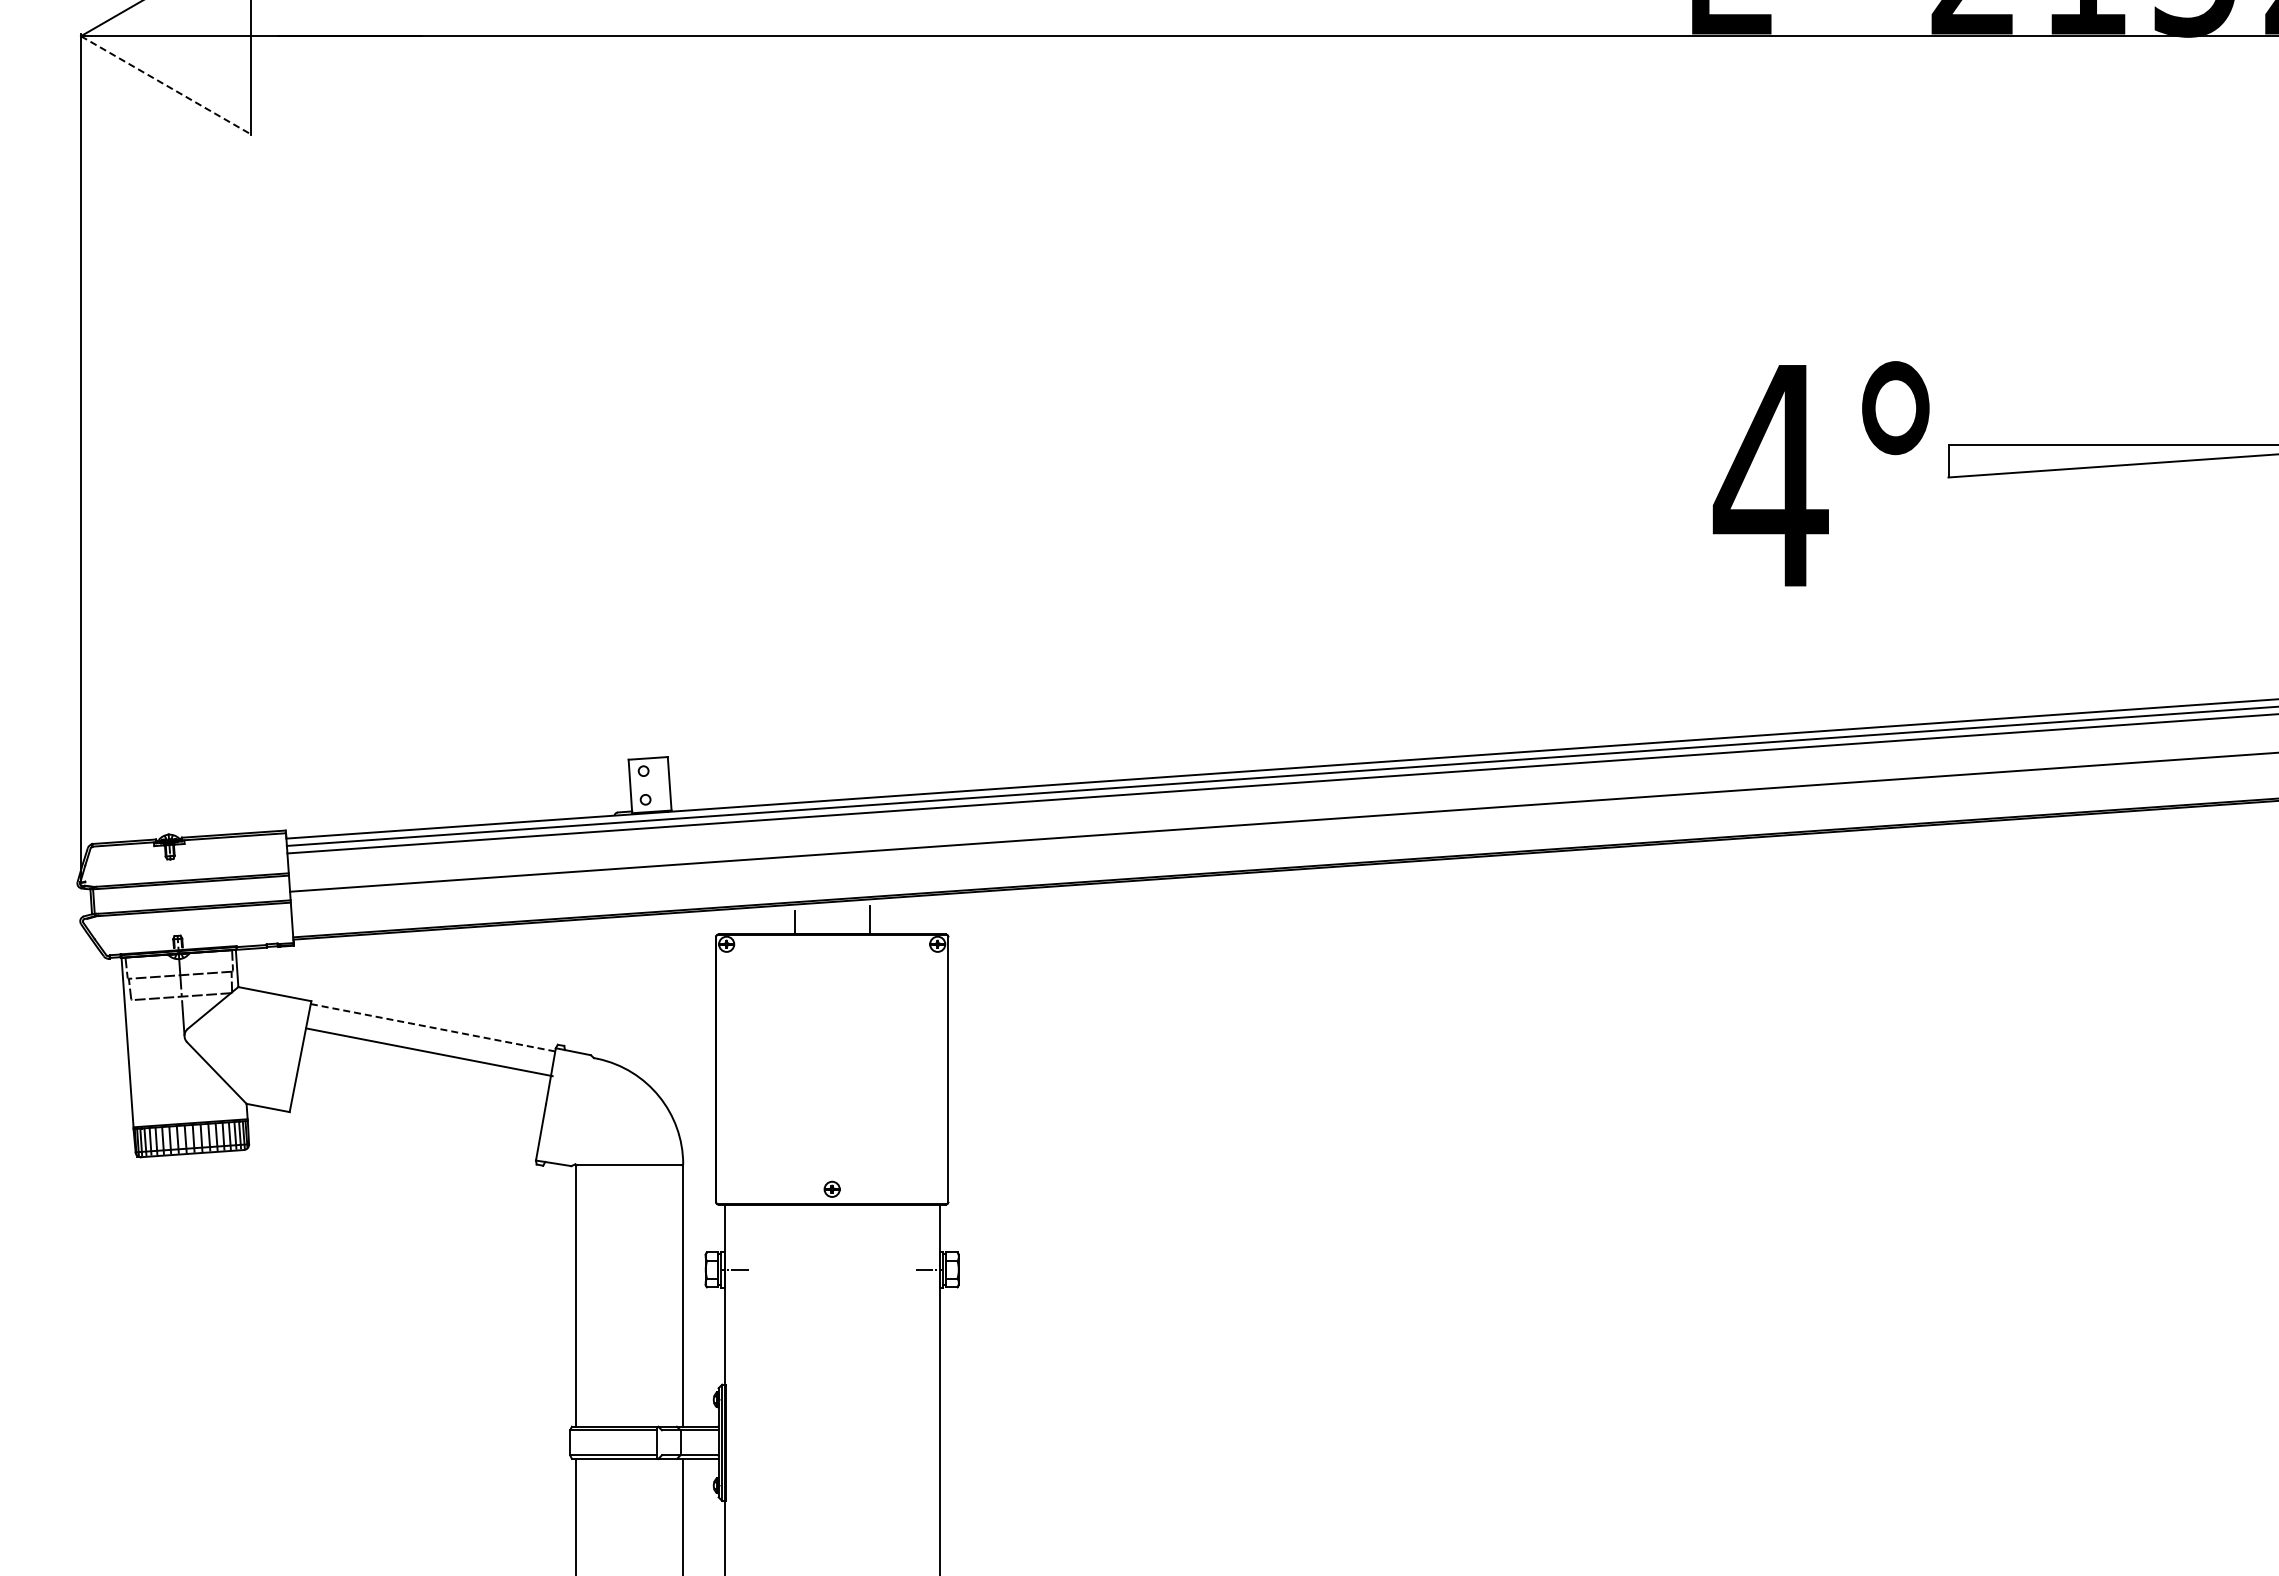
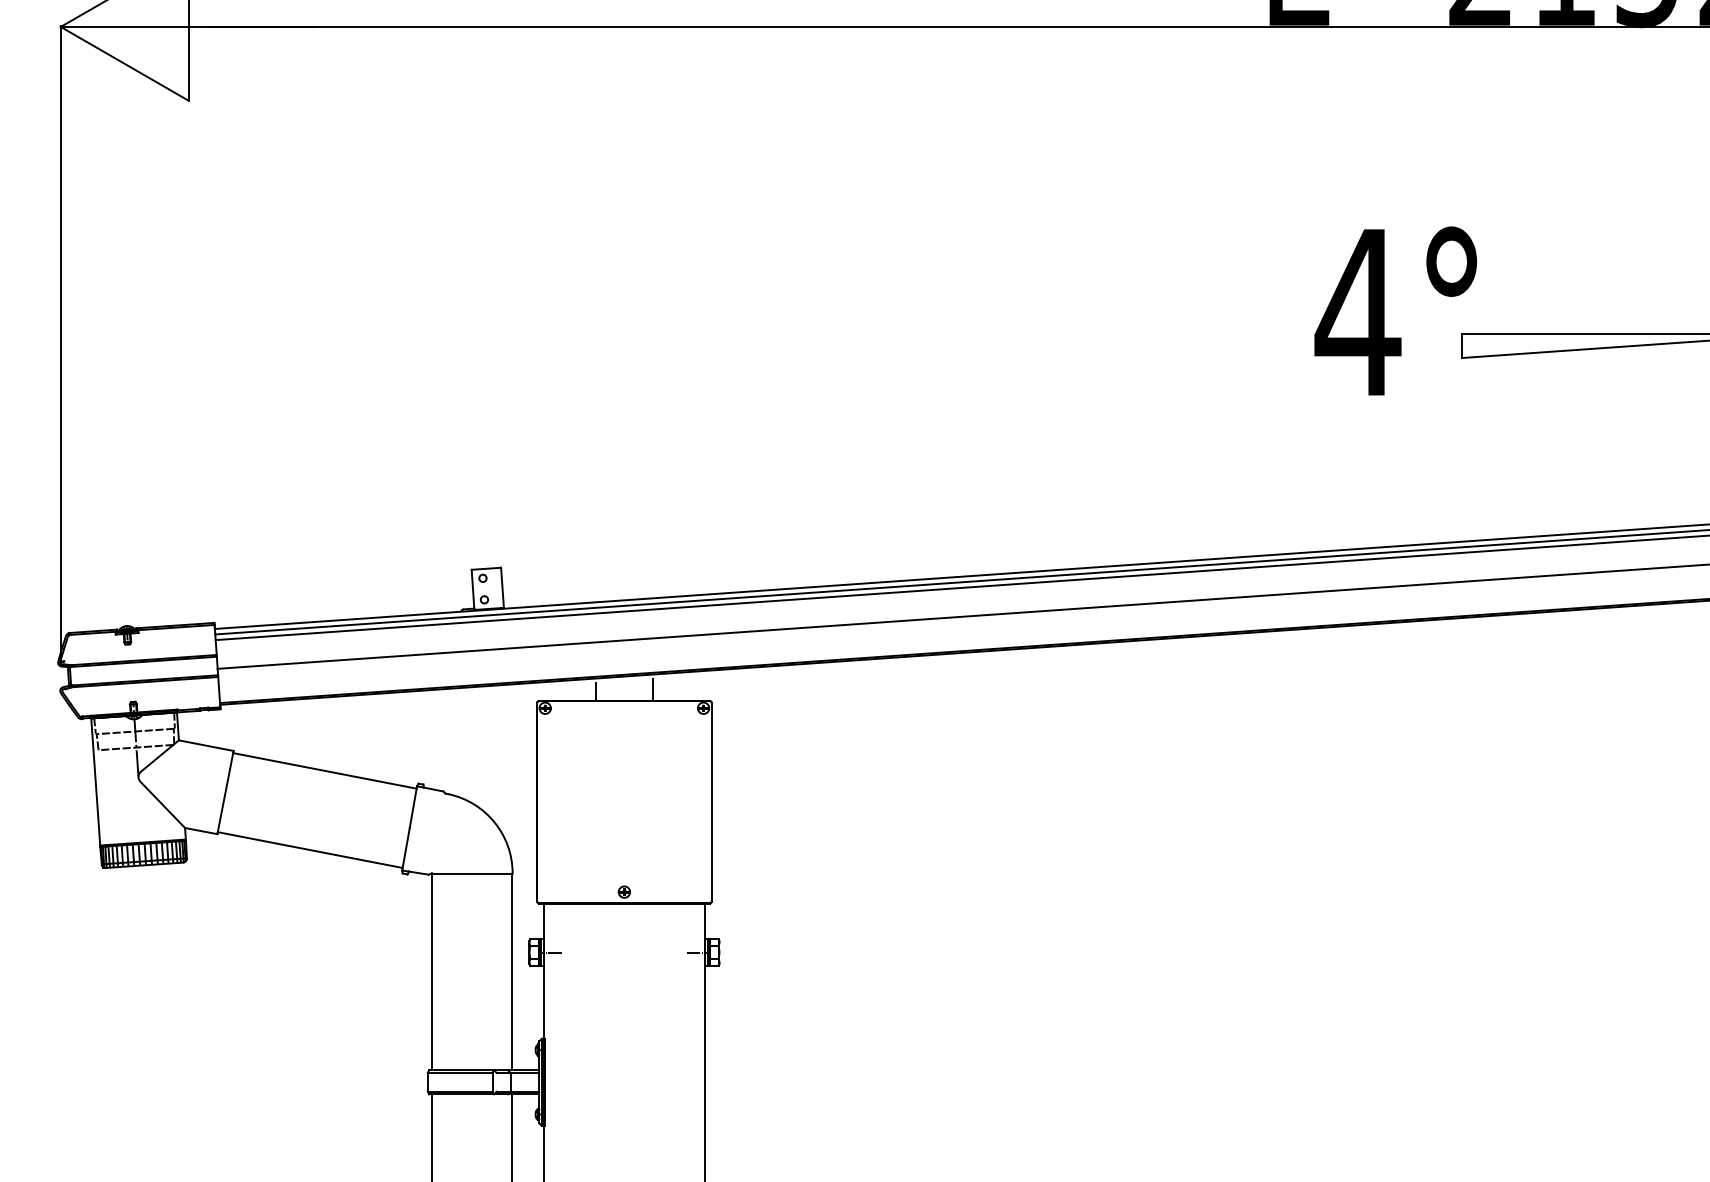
line: (166, 85) -> (124, 63), dashed -> solid
text: (1820, 473) -> (1395, 310), moved
line: (433, 1027) -> (325, 770), dashed -> solid
line: (429, 1052) -> (310, 850), moved

